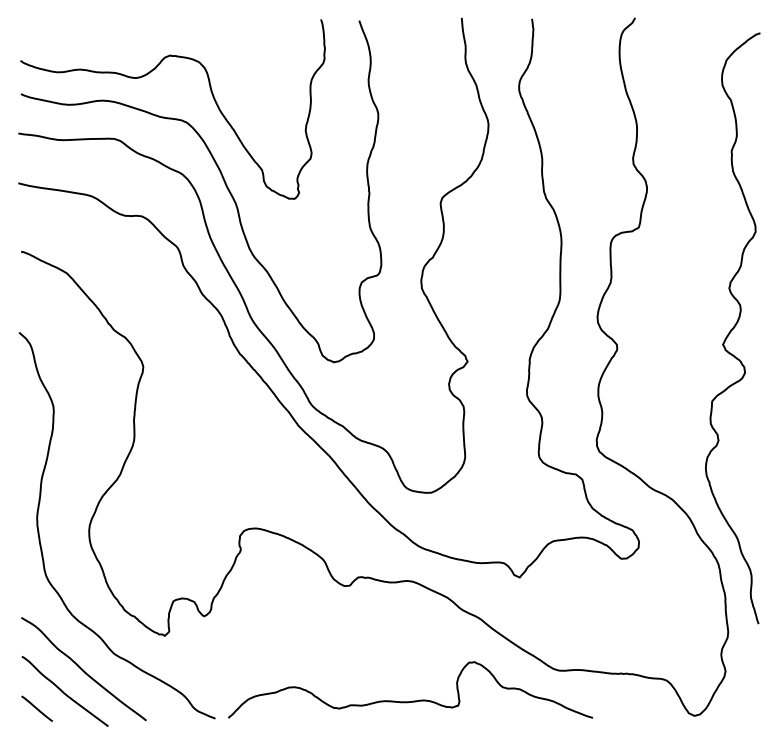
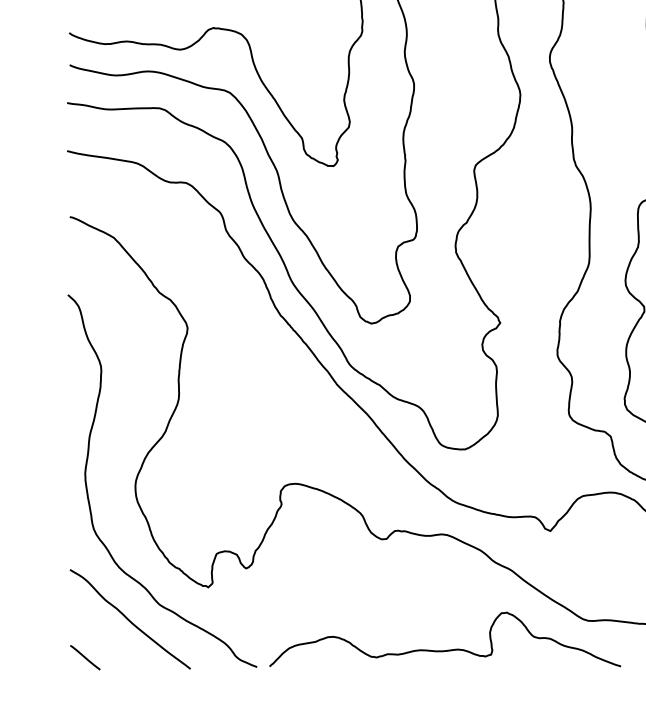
curve: (63, 691) -> (110, 640), removed

